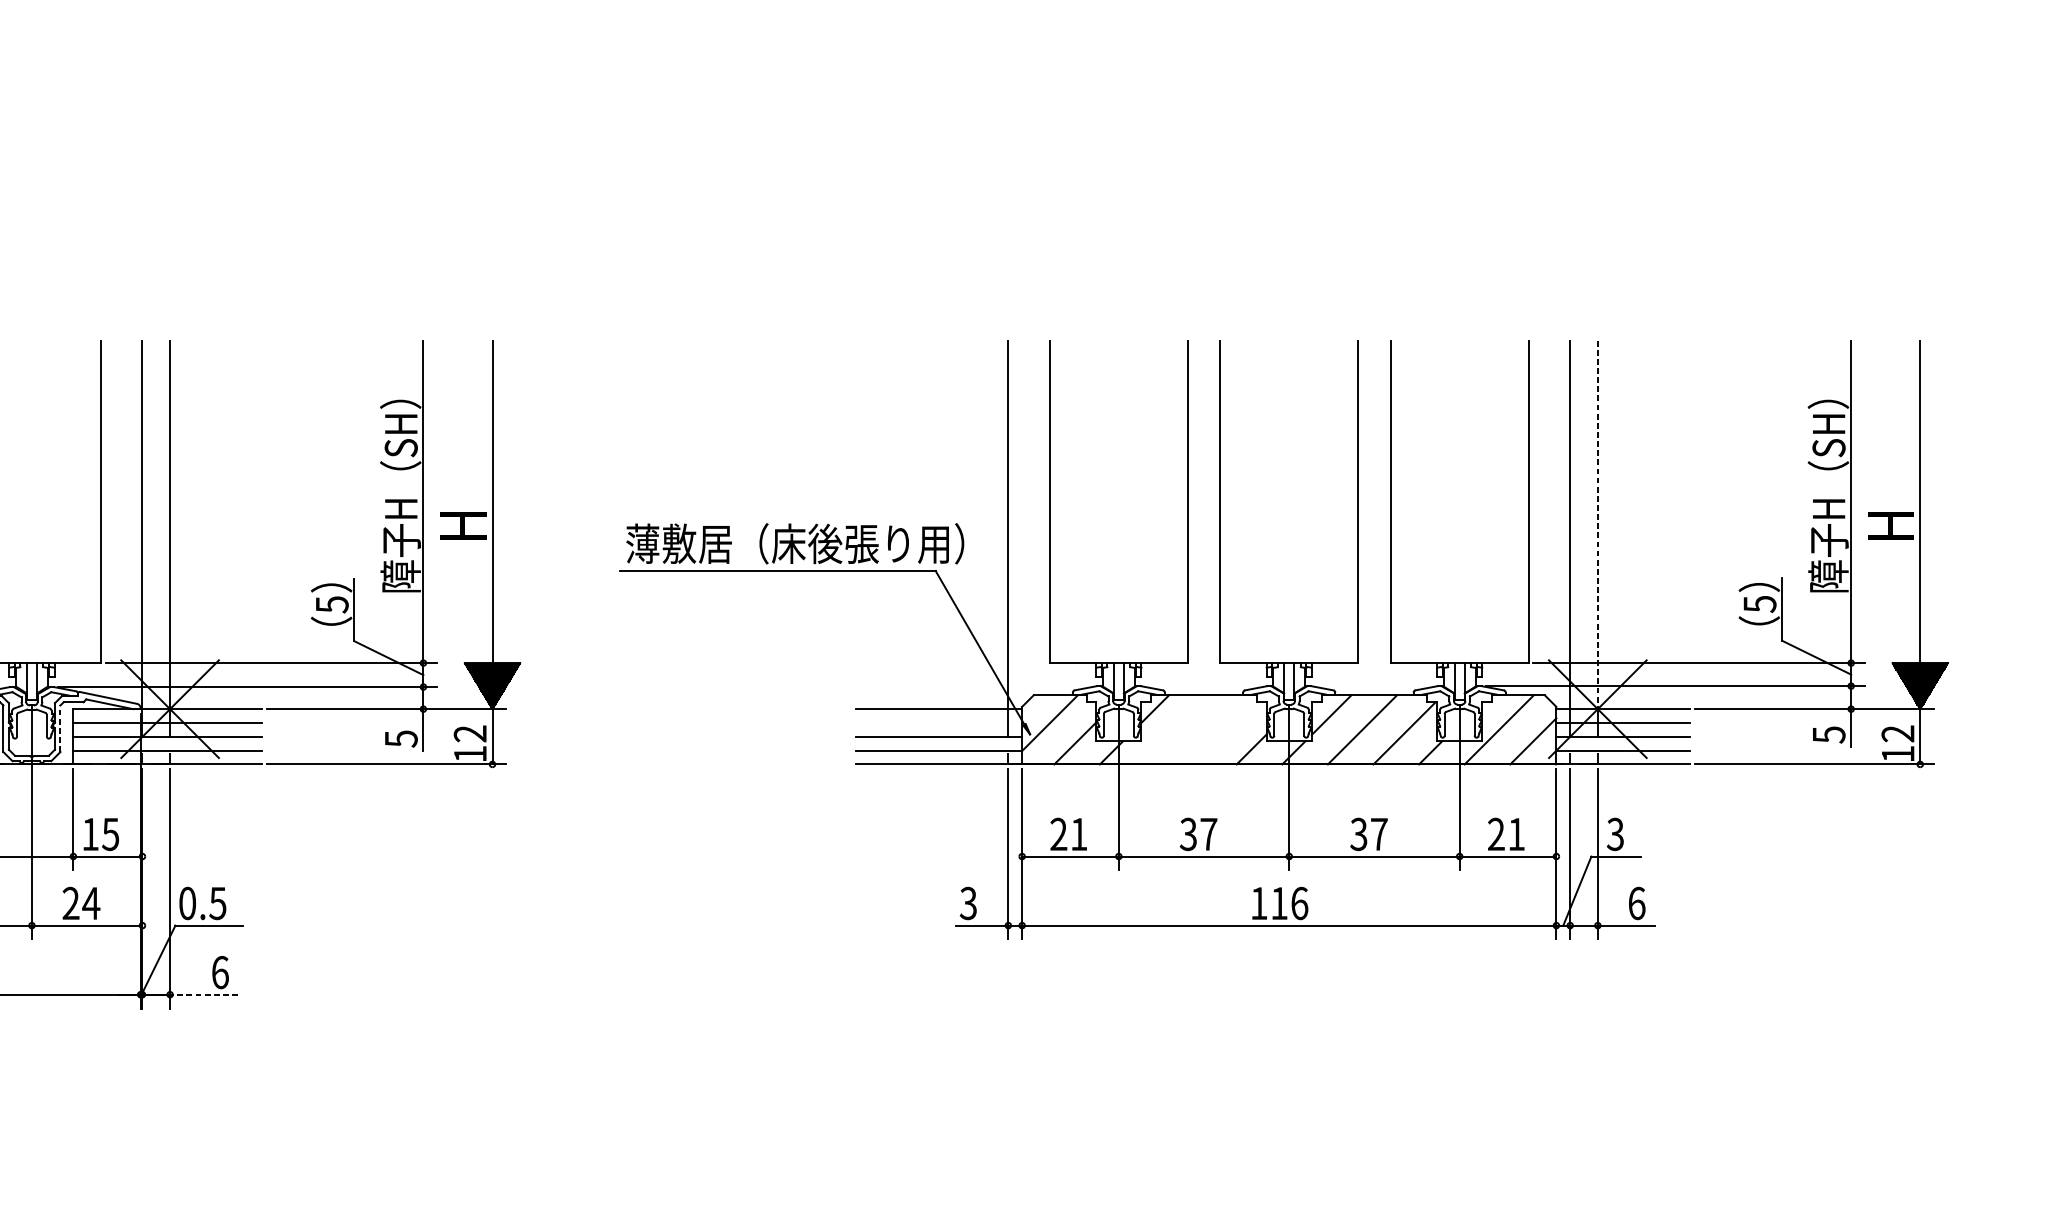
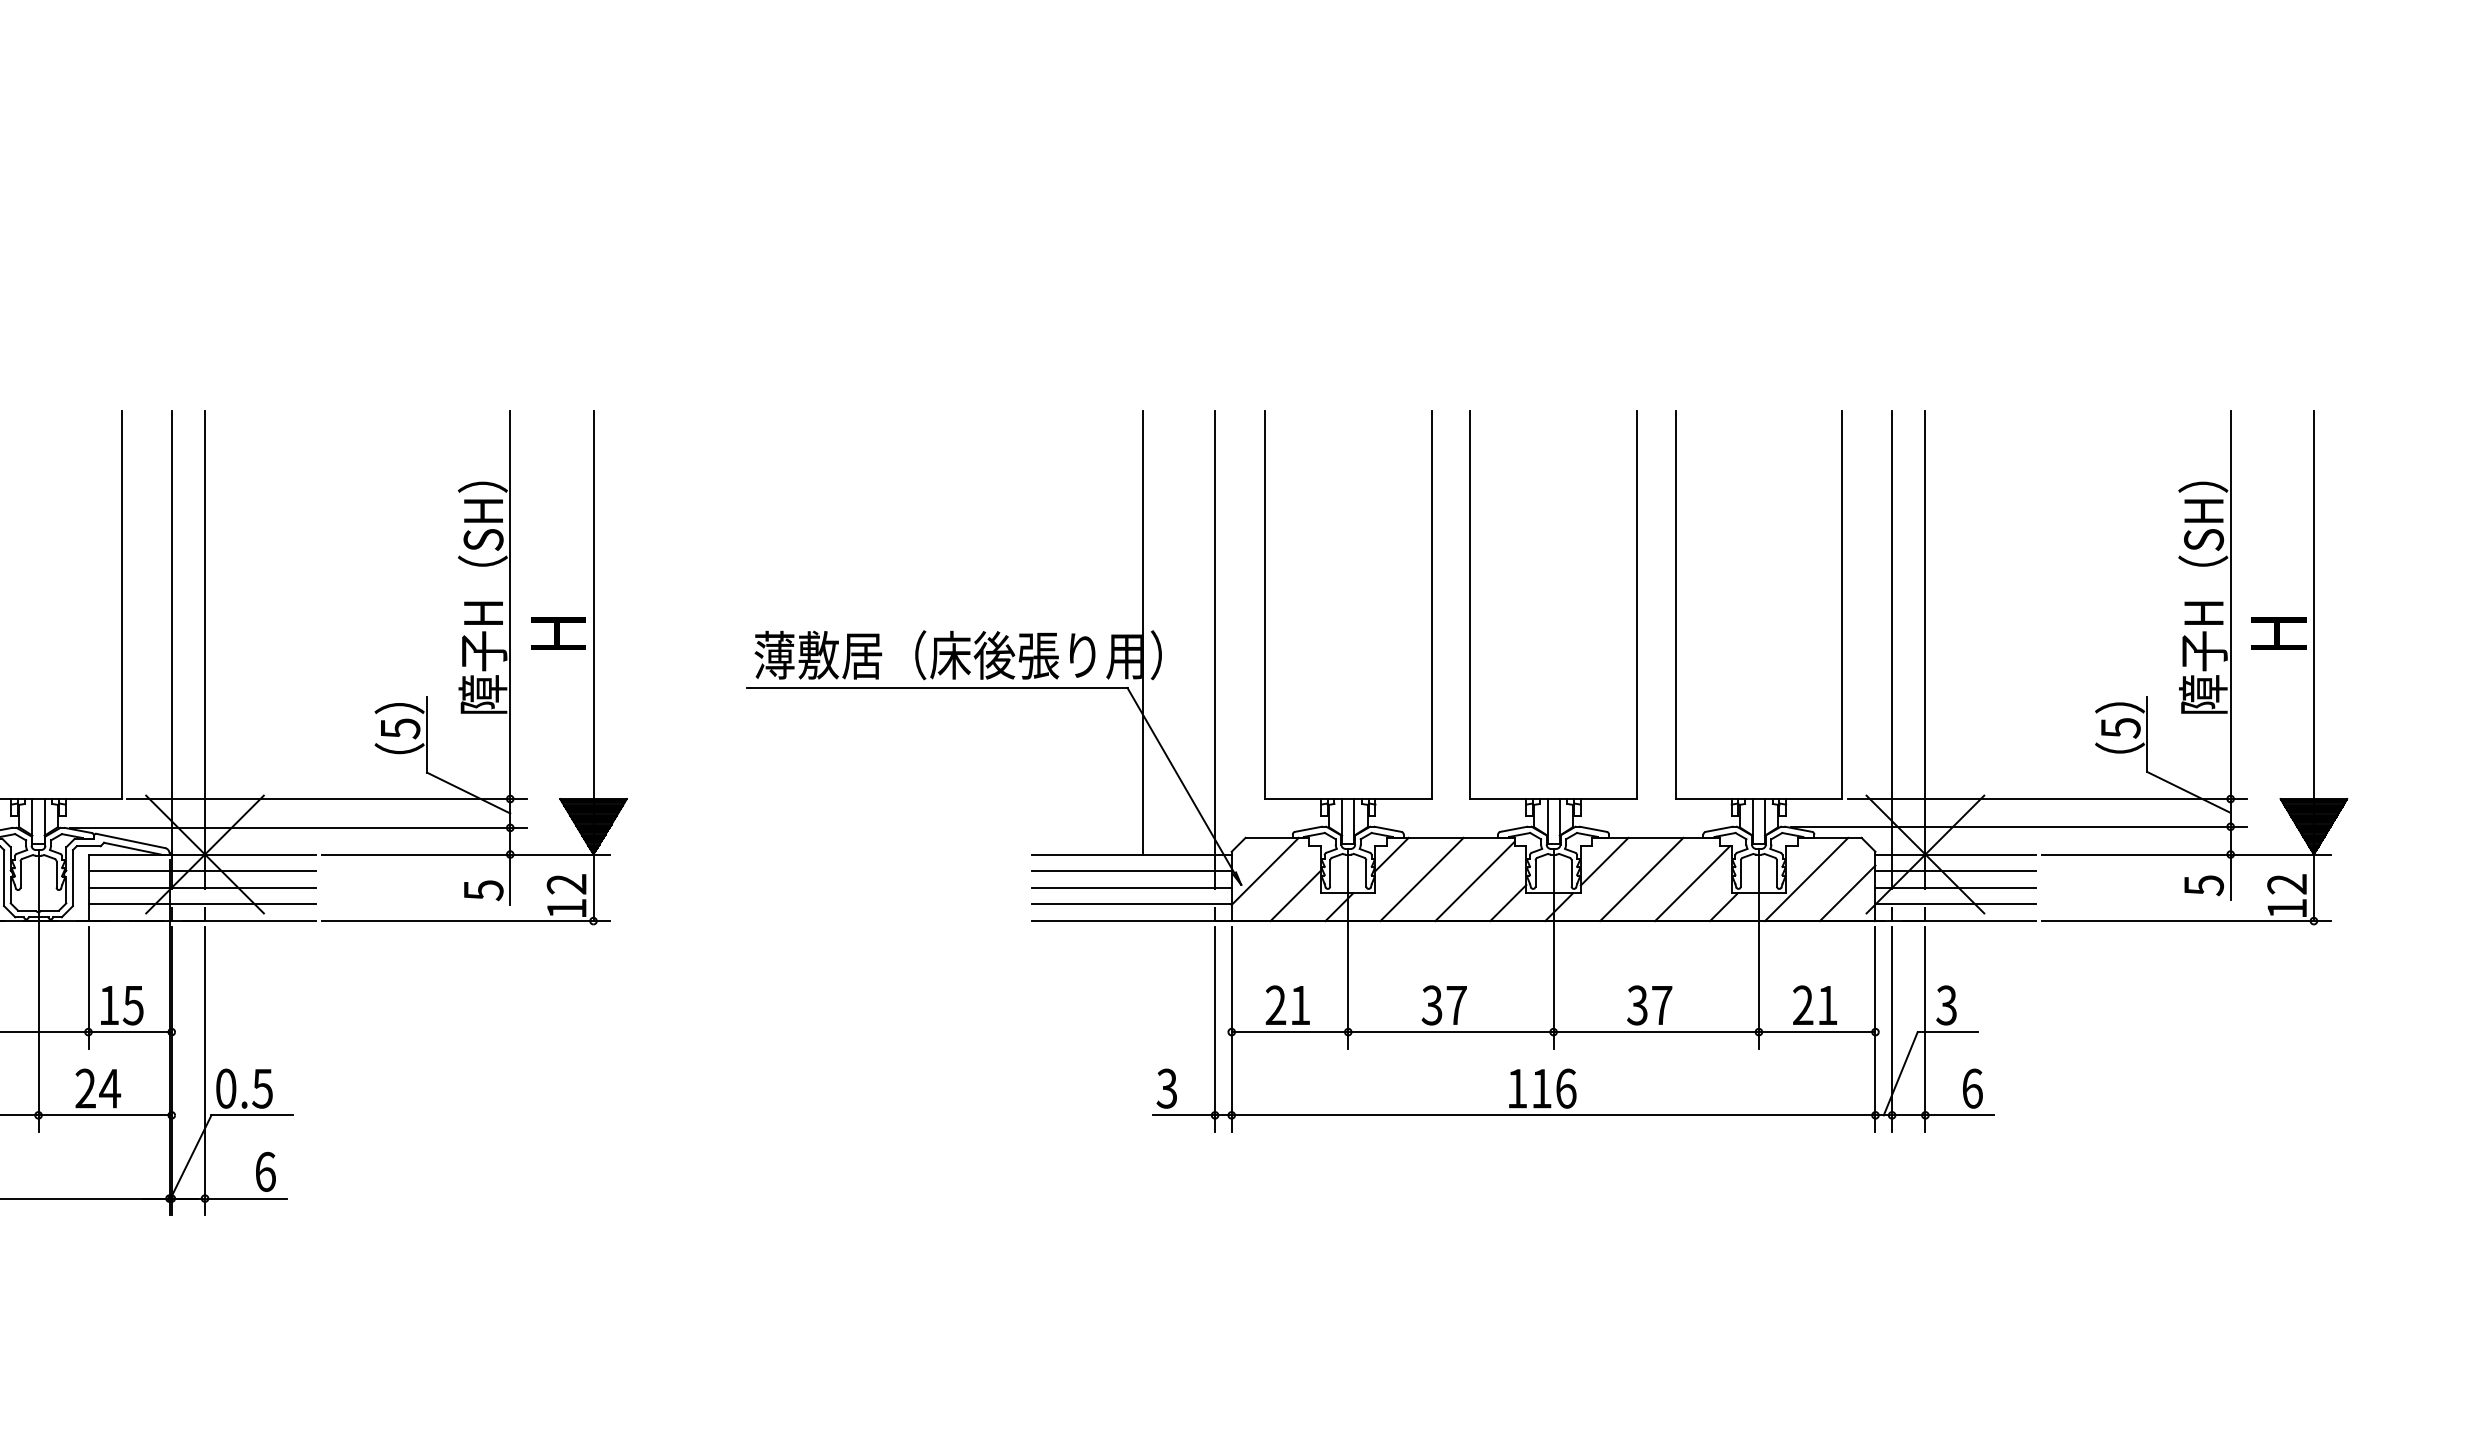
line: (948, 524) -> (1142, 632), added
line: (1597, 524) -> (1925, 632), dashed -> solid
line: (938, 723) -> (1131, 871), added
line: (60, 728) -> (72, 877), dashed -> solid
line: (1179, 729) -> (1421, 879), added
line: (1223, 731) -> (1474, 881), added
line: (203, 994) -> (245, 1198), dashed -> solid

